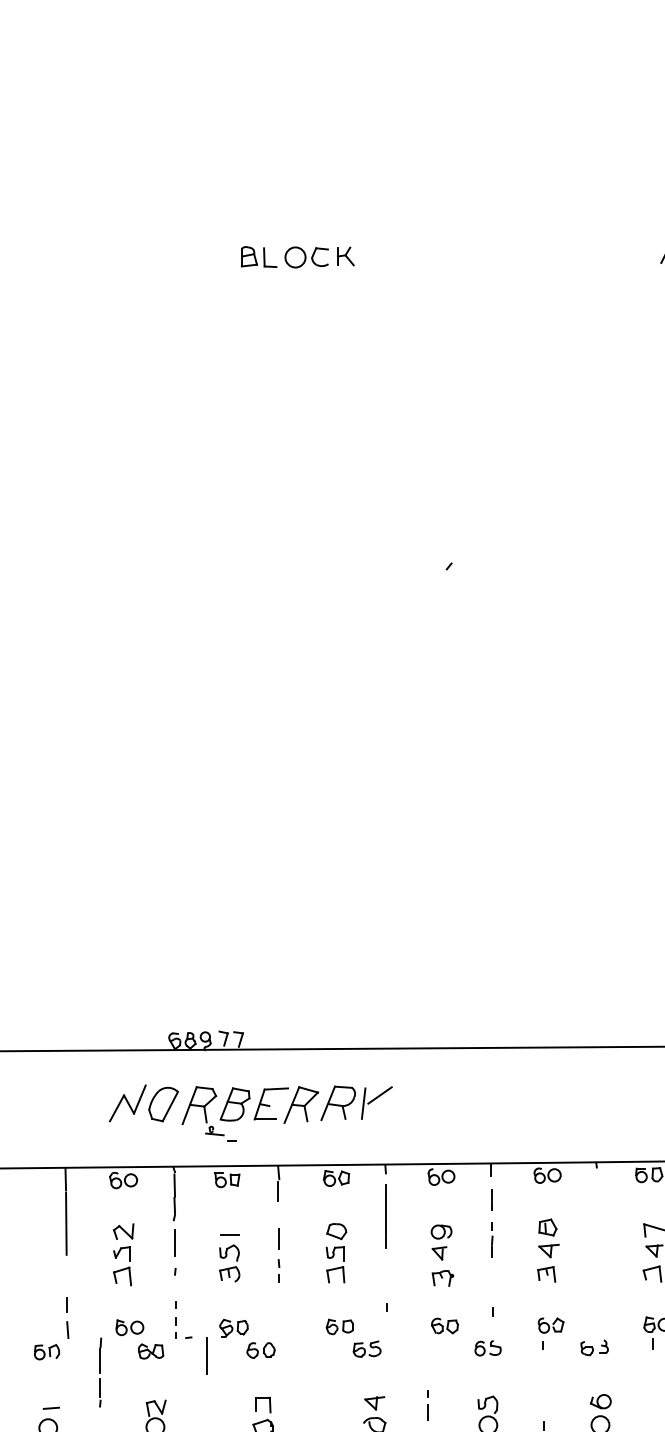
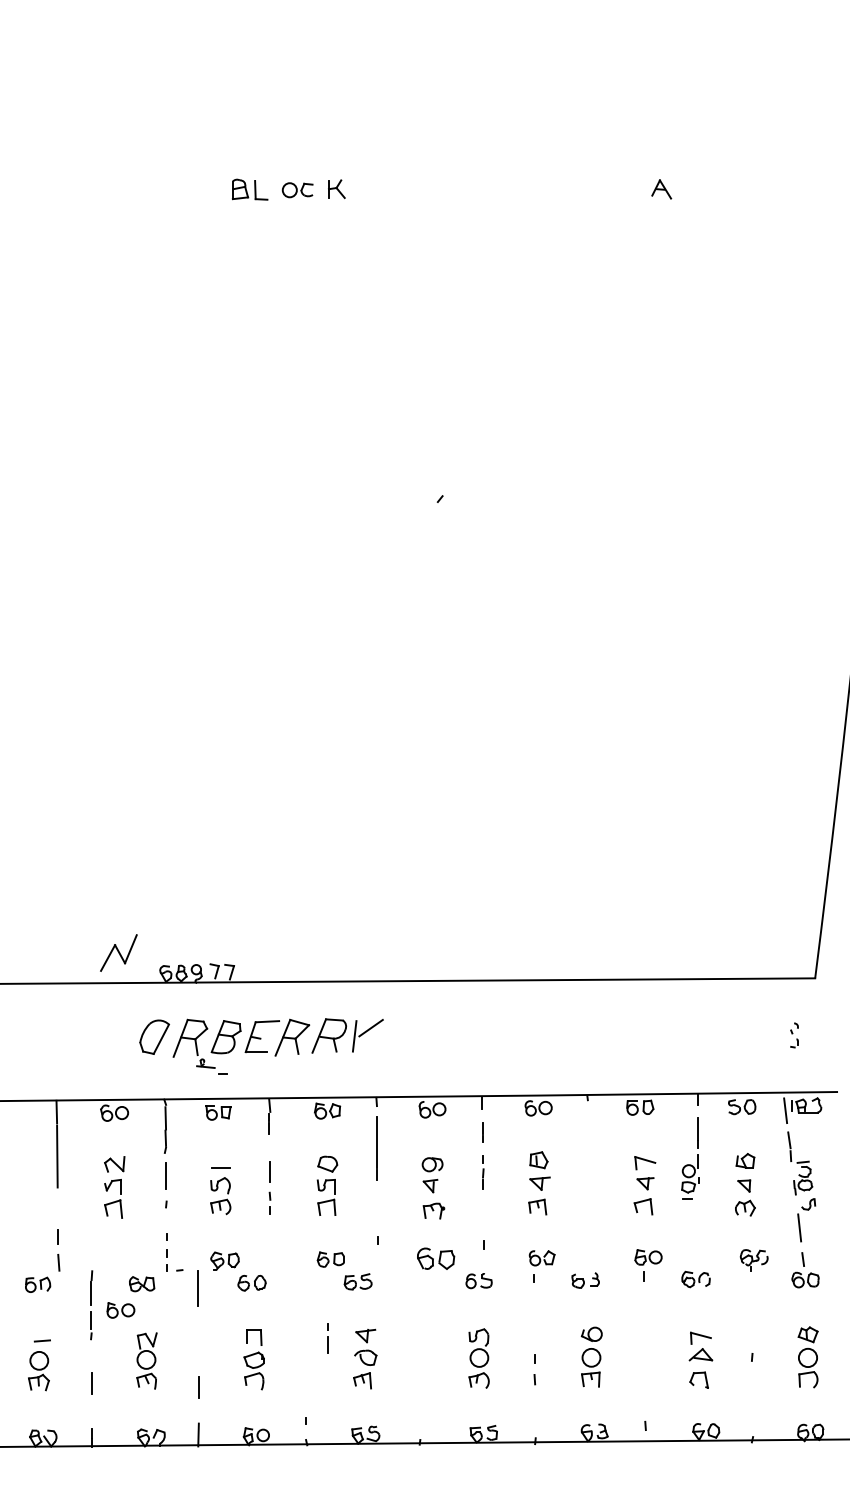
part: (306, 257) -> (297, 190), size x0.7
part: (127, 1102) -> (118, 952), moved
part: (444, 1325) -> (435, 1258), size x1.4
part: (129, 1327) -> (120, 1310), moved
line: (427, 1405) -> (327, 1338), moved

